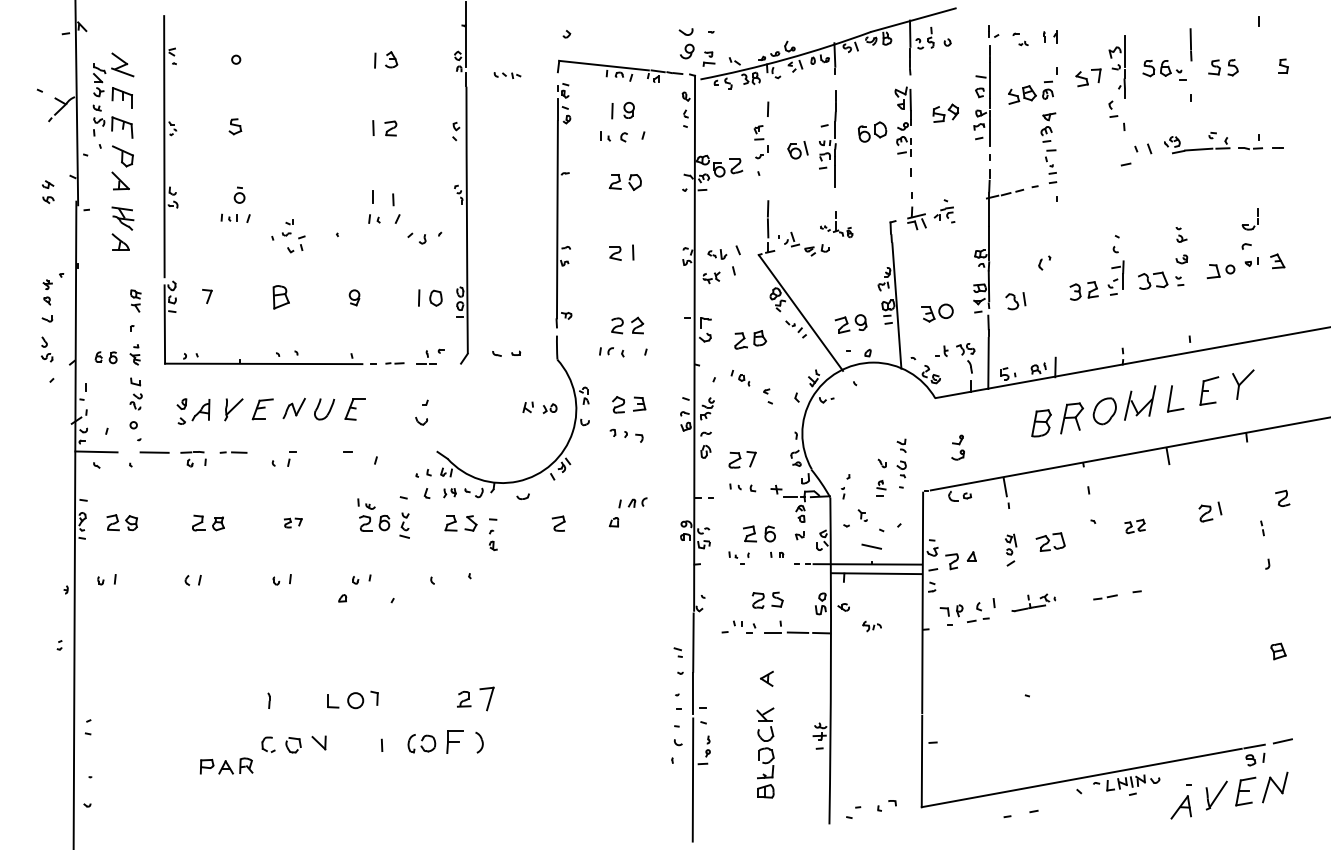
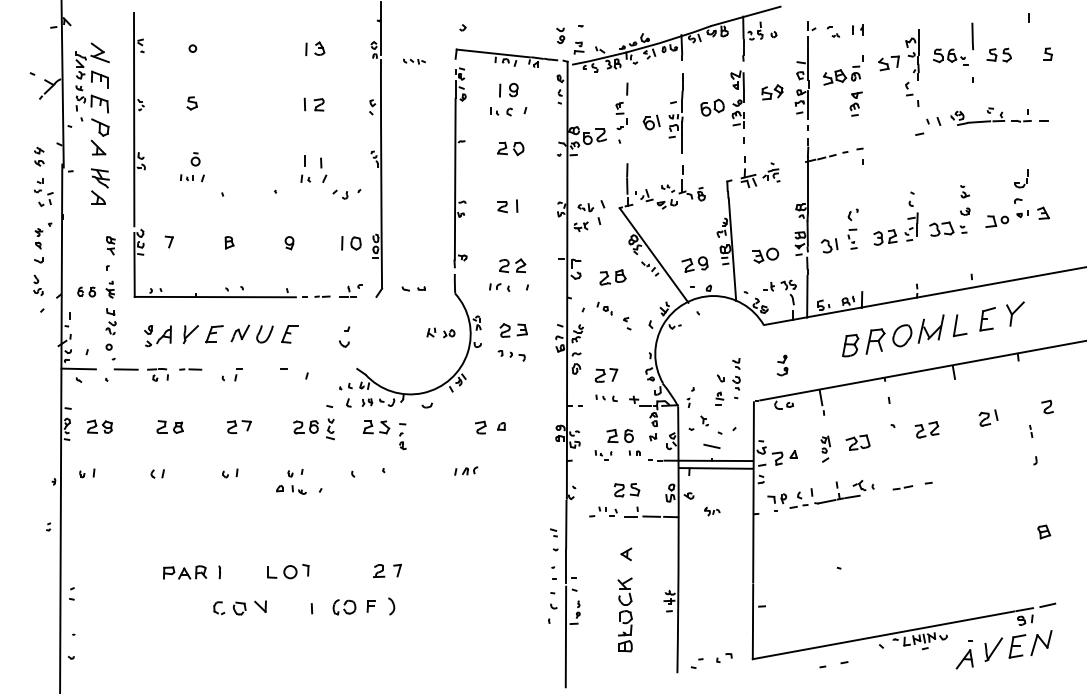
part: (686, 43) -> (560, 35), size x0.62
part: (1050, 161) -> (852, 238), moved
part: (836, 224) -> (683, 183), size x1.67
part: (293, 236) -> (43, 193), moved
part: (280, 297) -> (229, 242), size x0.62
part: (632, 502) -> (465, 470), moved
part: (366, 503) -> (299, 489), moved
part: (293, 522) -> (239, 426), size x1.67
part: (558, 523) -> (480, 427), moved
part: (1134, 526) -> (926, 429), size x1.43
part: (1033, 602) -> (844, 491), size x1.67
part: (486, 698) -> (397, 570), size x0.62
part: (454, 742) -> (371, 606), size x0.62
part: (226, 765) -> (184, 572), moved

